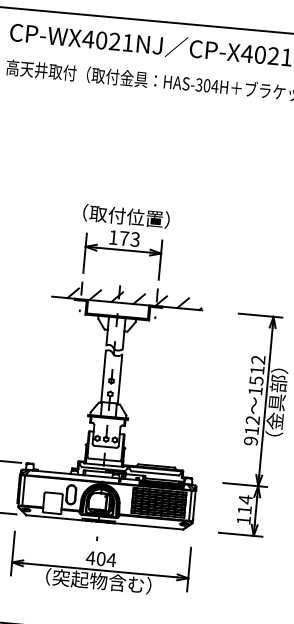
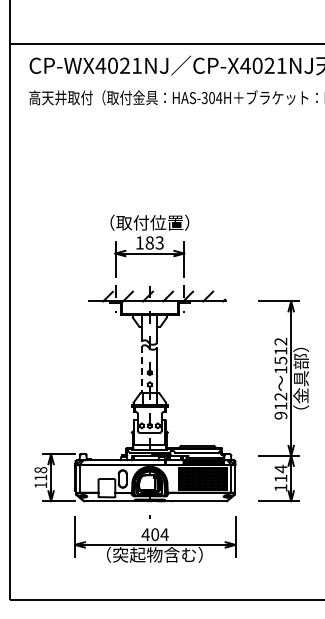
text: (124, 238) -> (149, 242), 173 -> 183
line: (103, 376) -> (142, 369), solid -> dashed

